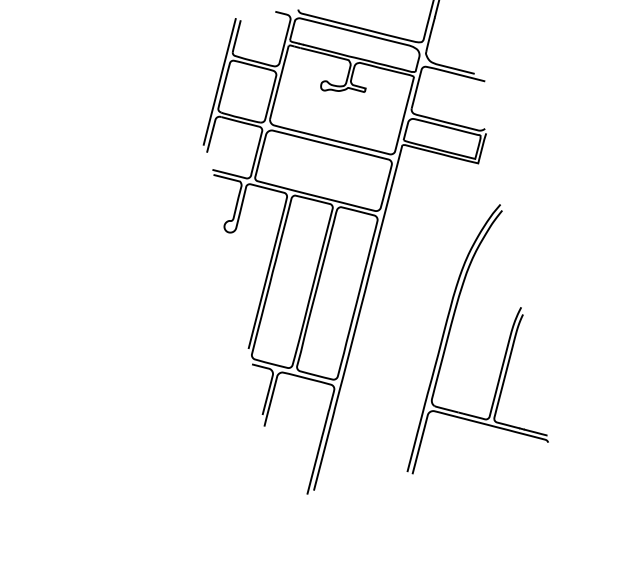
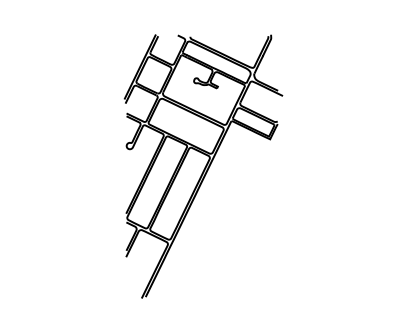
part: (453, 339) -> (237, 231), removed

